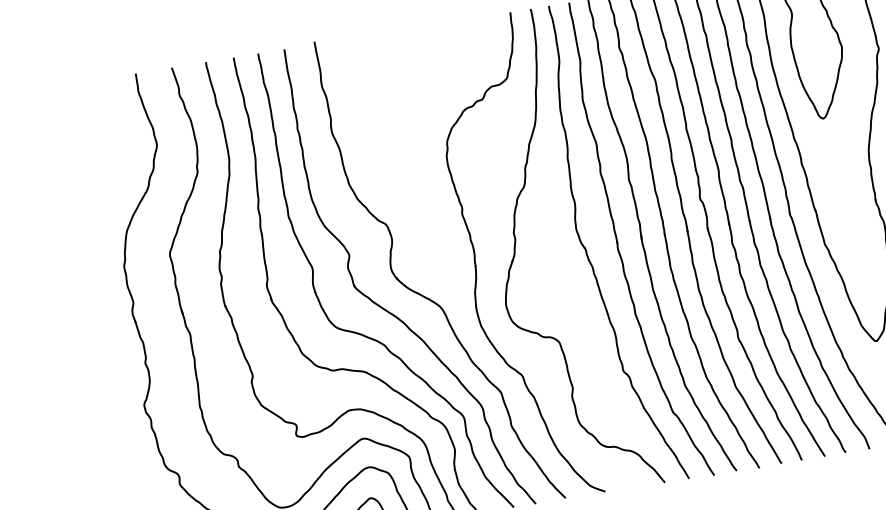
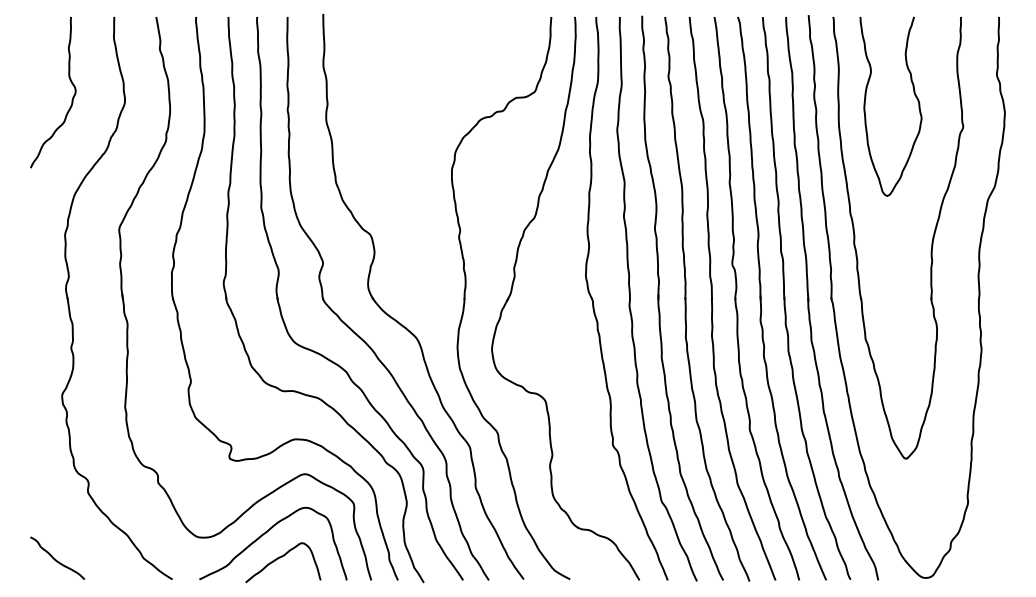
curve: (110, 150) -> (71, 99), added

